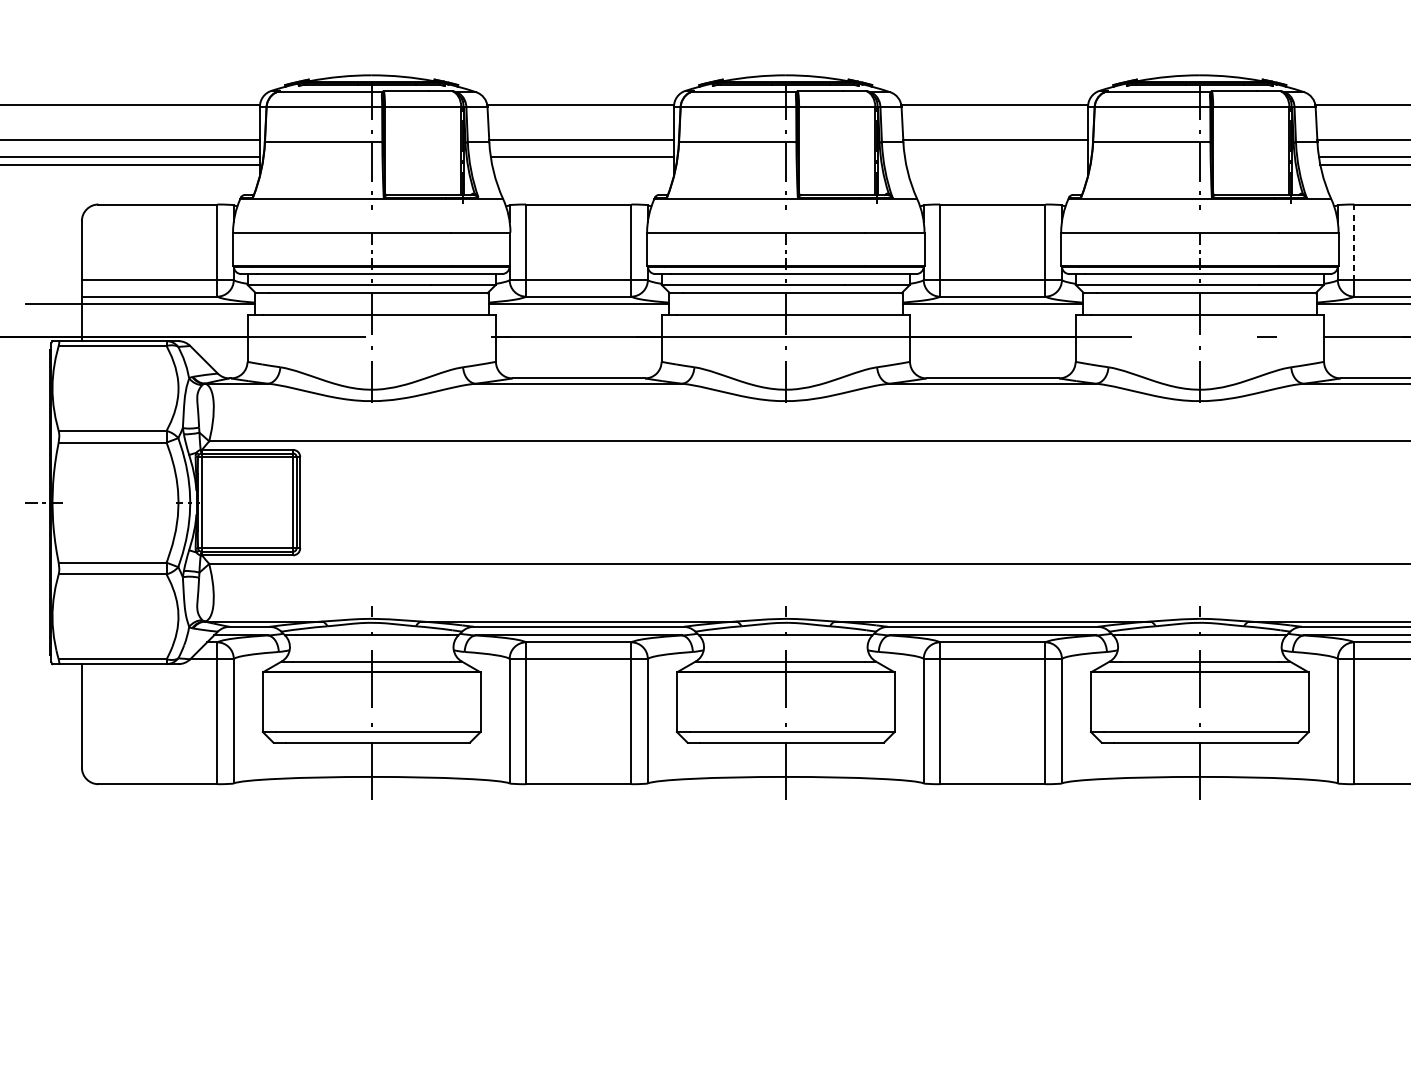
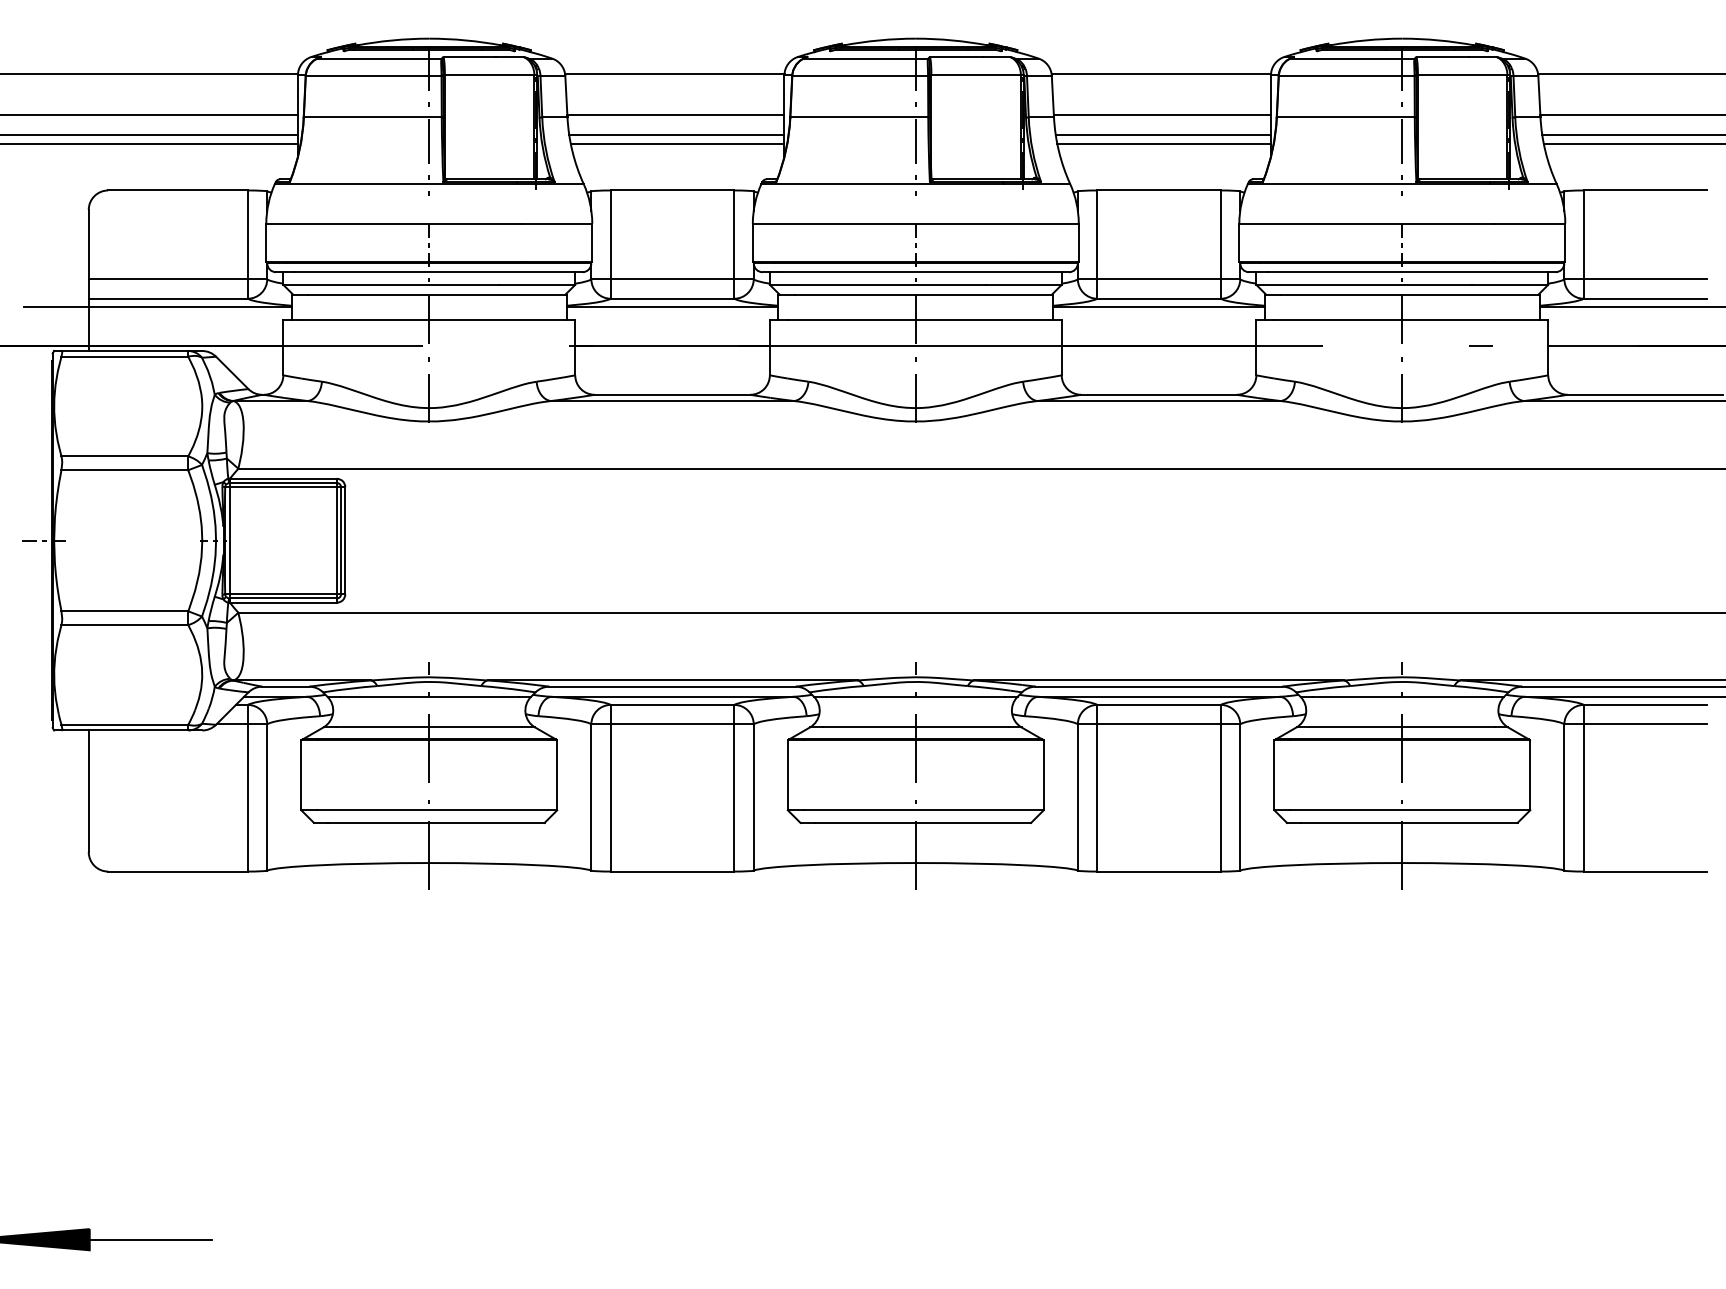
line: (995, 156) -> (1162, 134), added
line: (582, 165) -> (677, 144), added
line: (996, 165) -> (1163, 144), added
line: (1354, 242) -> (1583, 235), dashed -> solid

